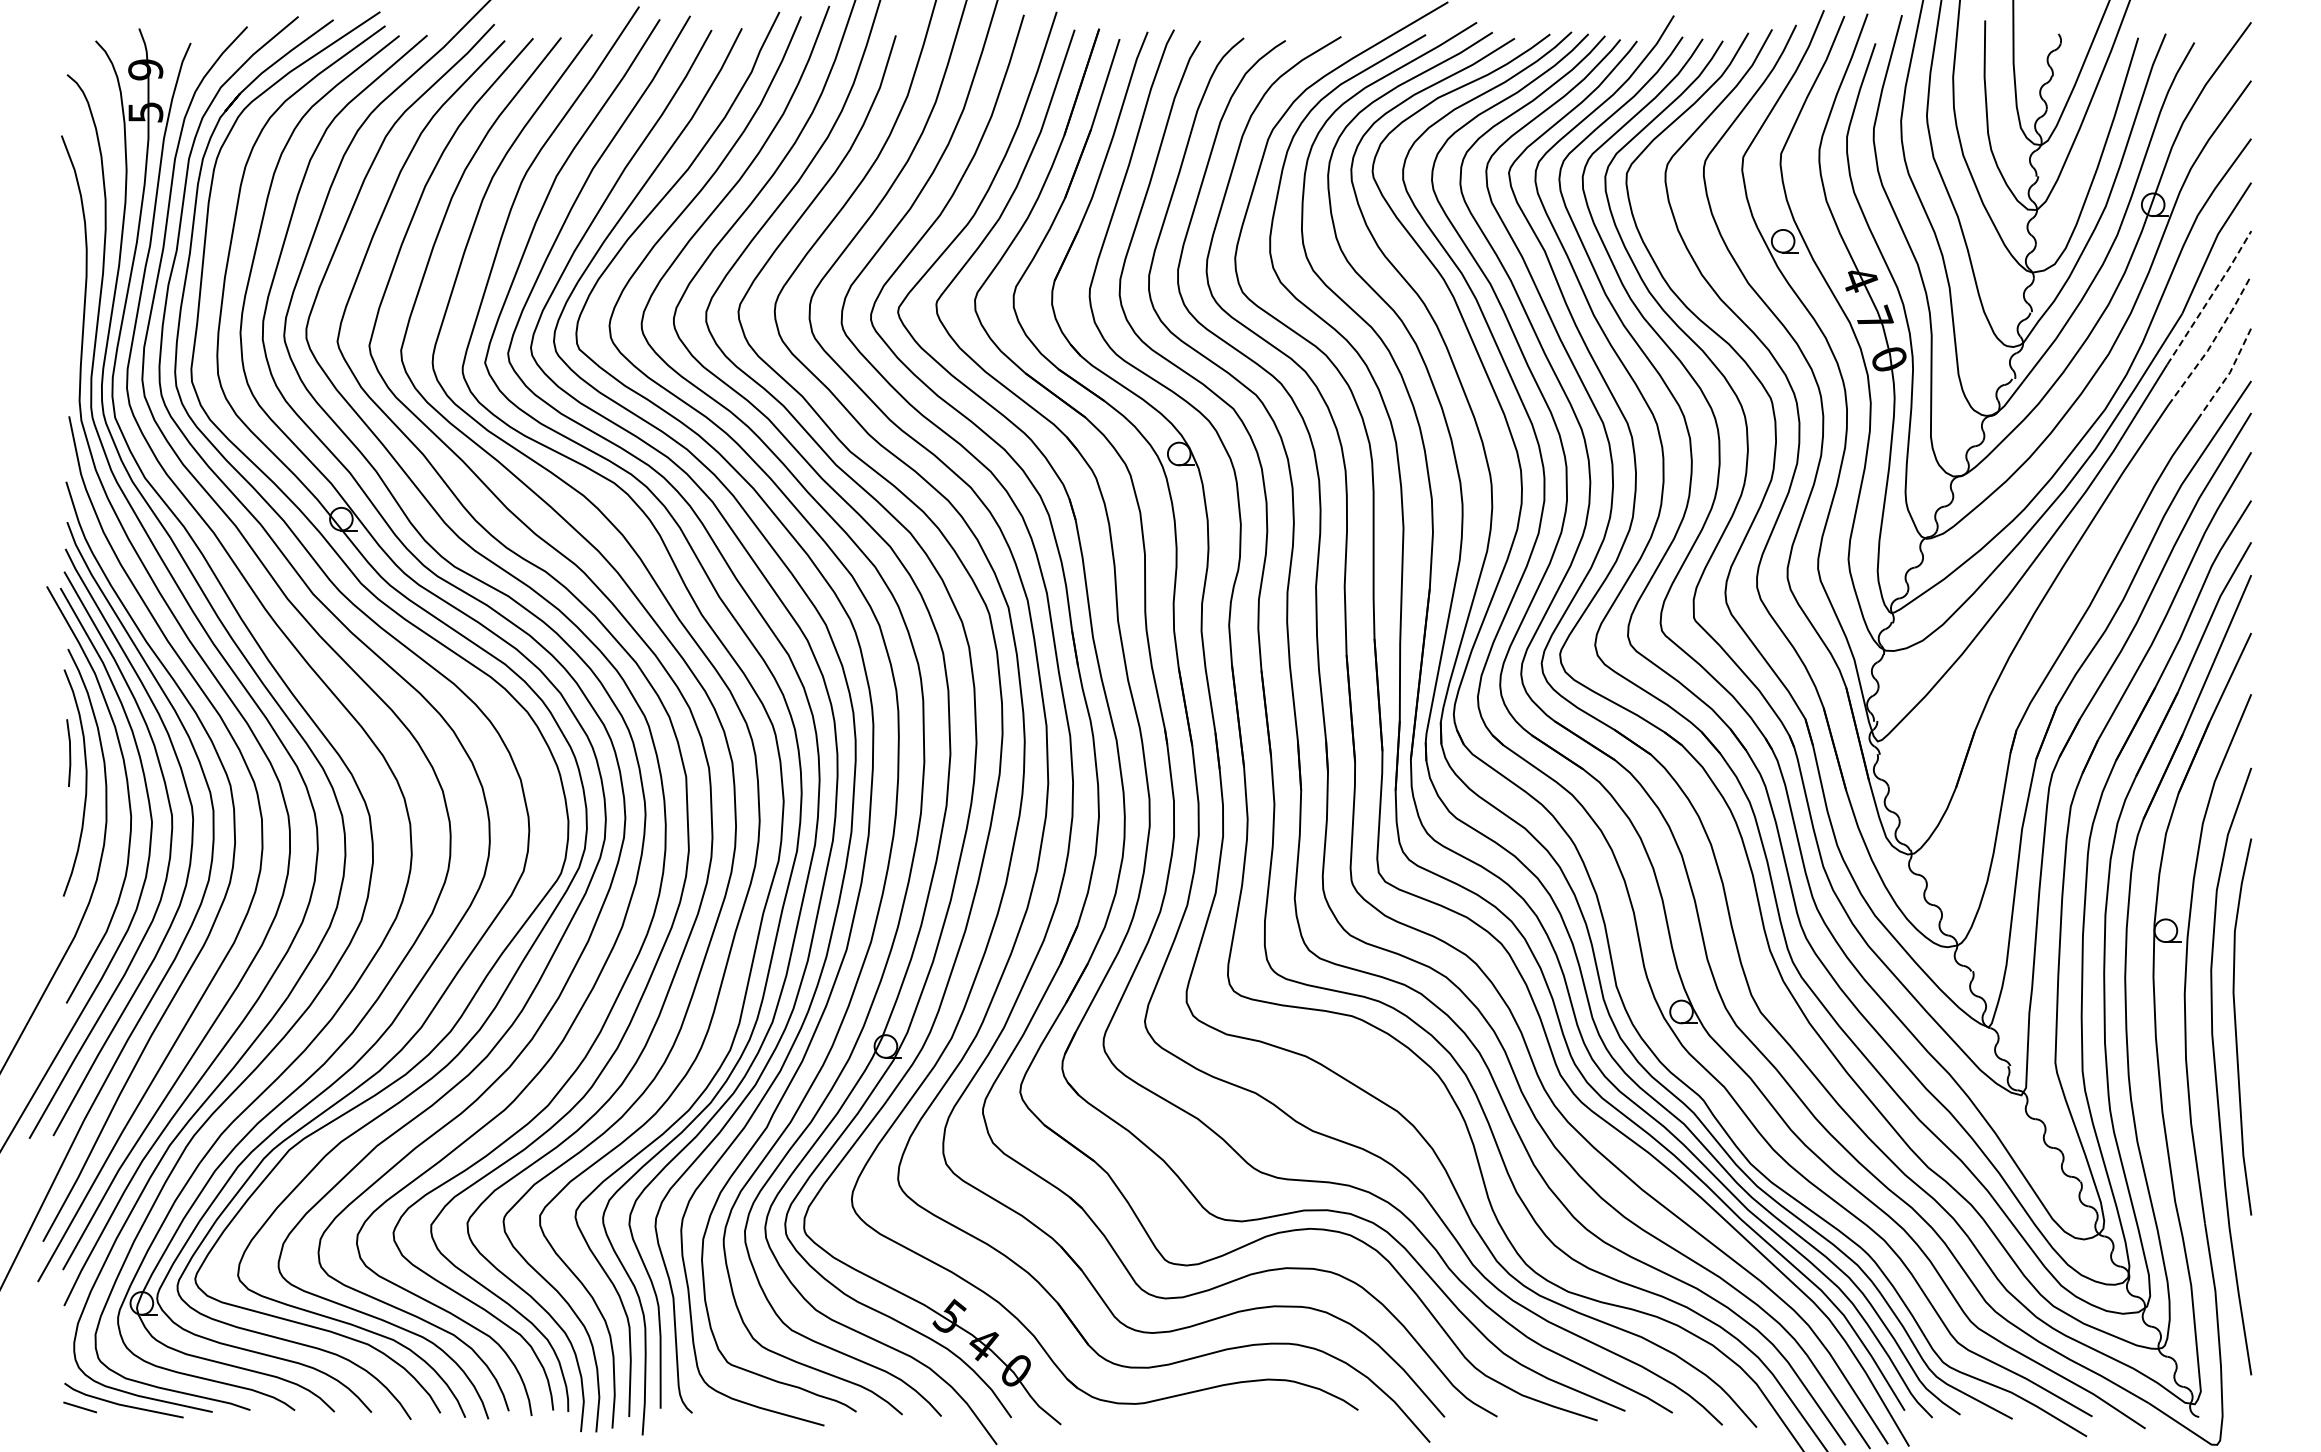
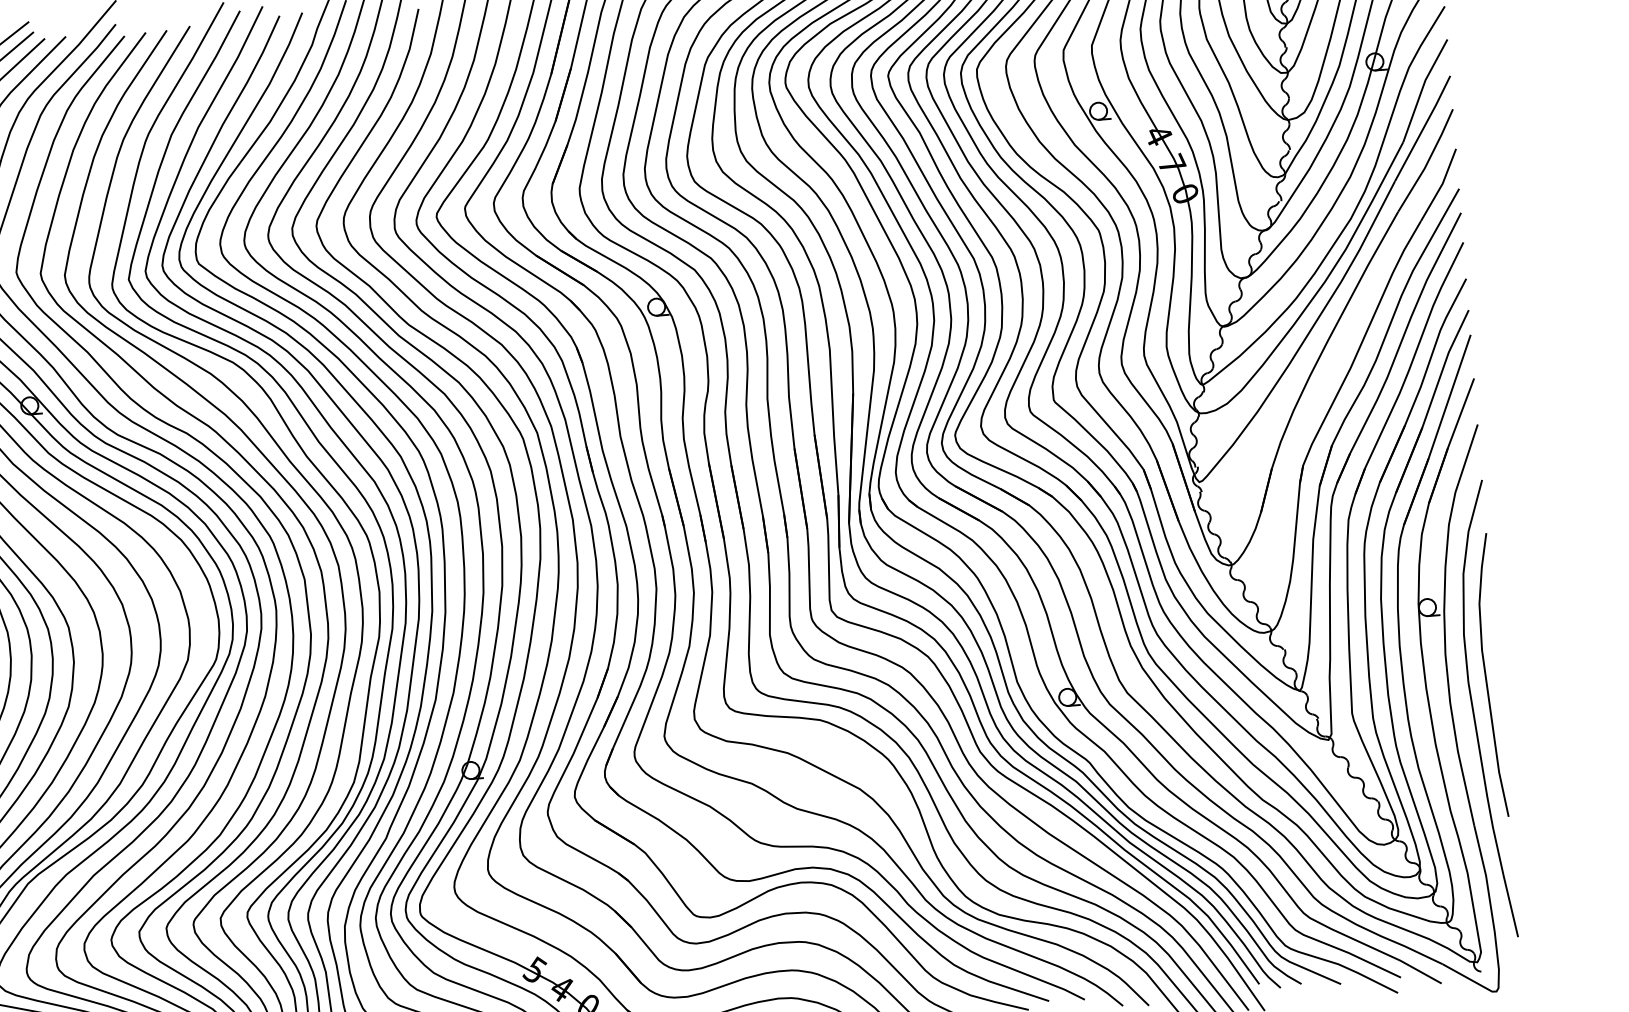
line: (2210, 297) -> (1423, 128), dashed -> solid
line: (2213, 341) -> (1428, 161), dashed -> solid
line: (2228, 375) -> (1441, 185), dashed -> solid

